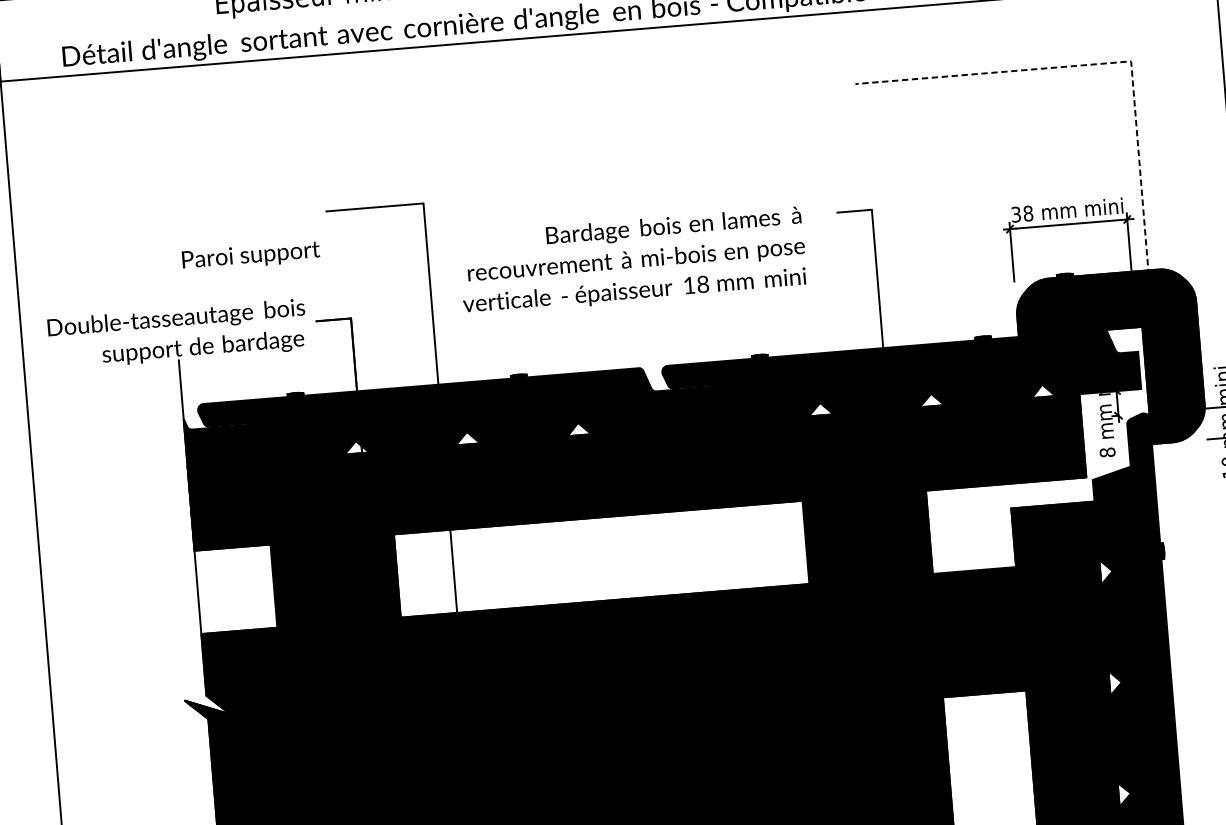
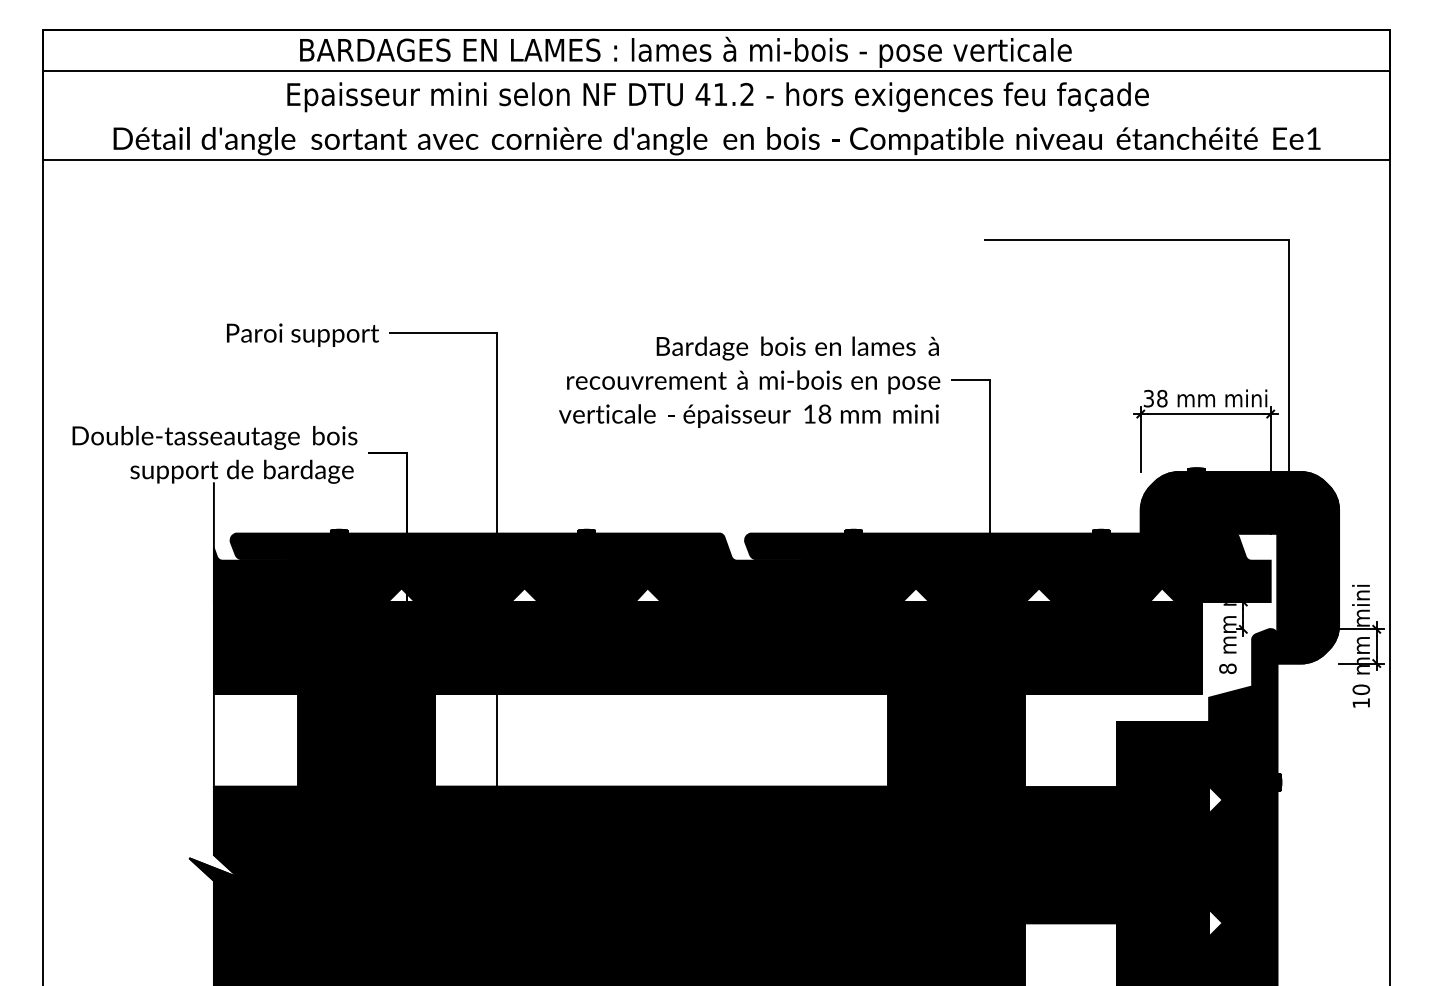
line: (1110, 63) -> (1266, 240), dashed -> solid
text: (250, 255) -> (302, 334), moved
text: (632, 260) -> (749, 381), moved

